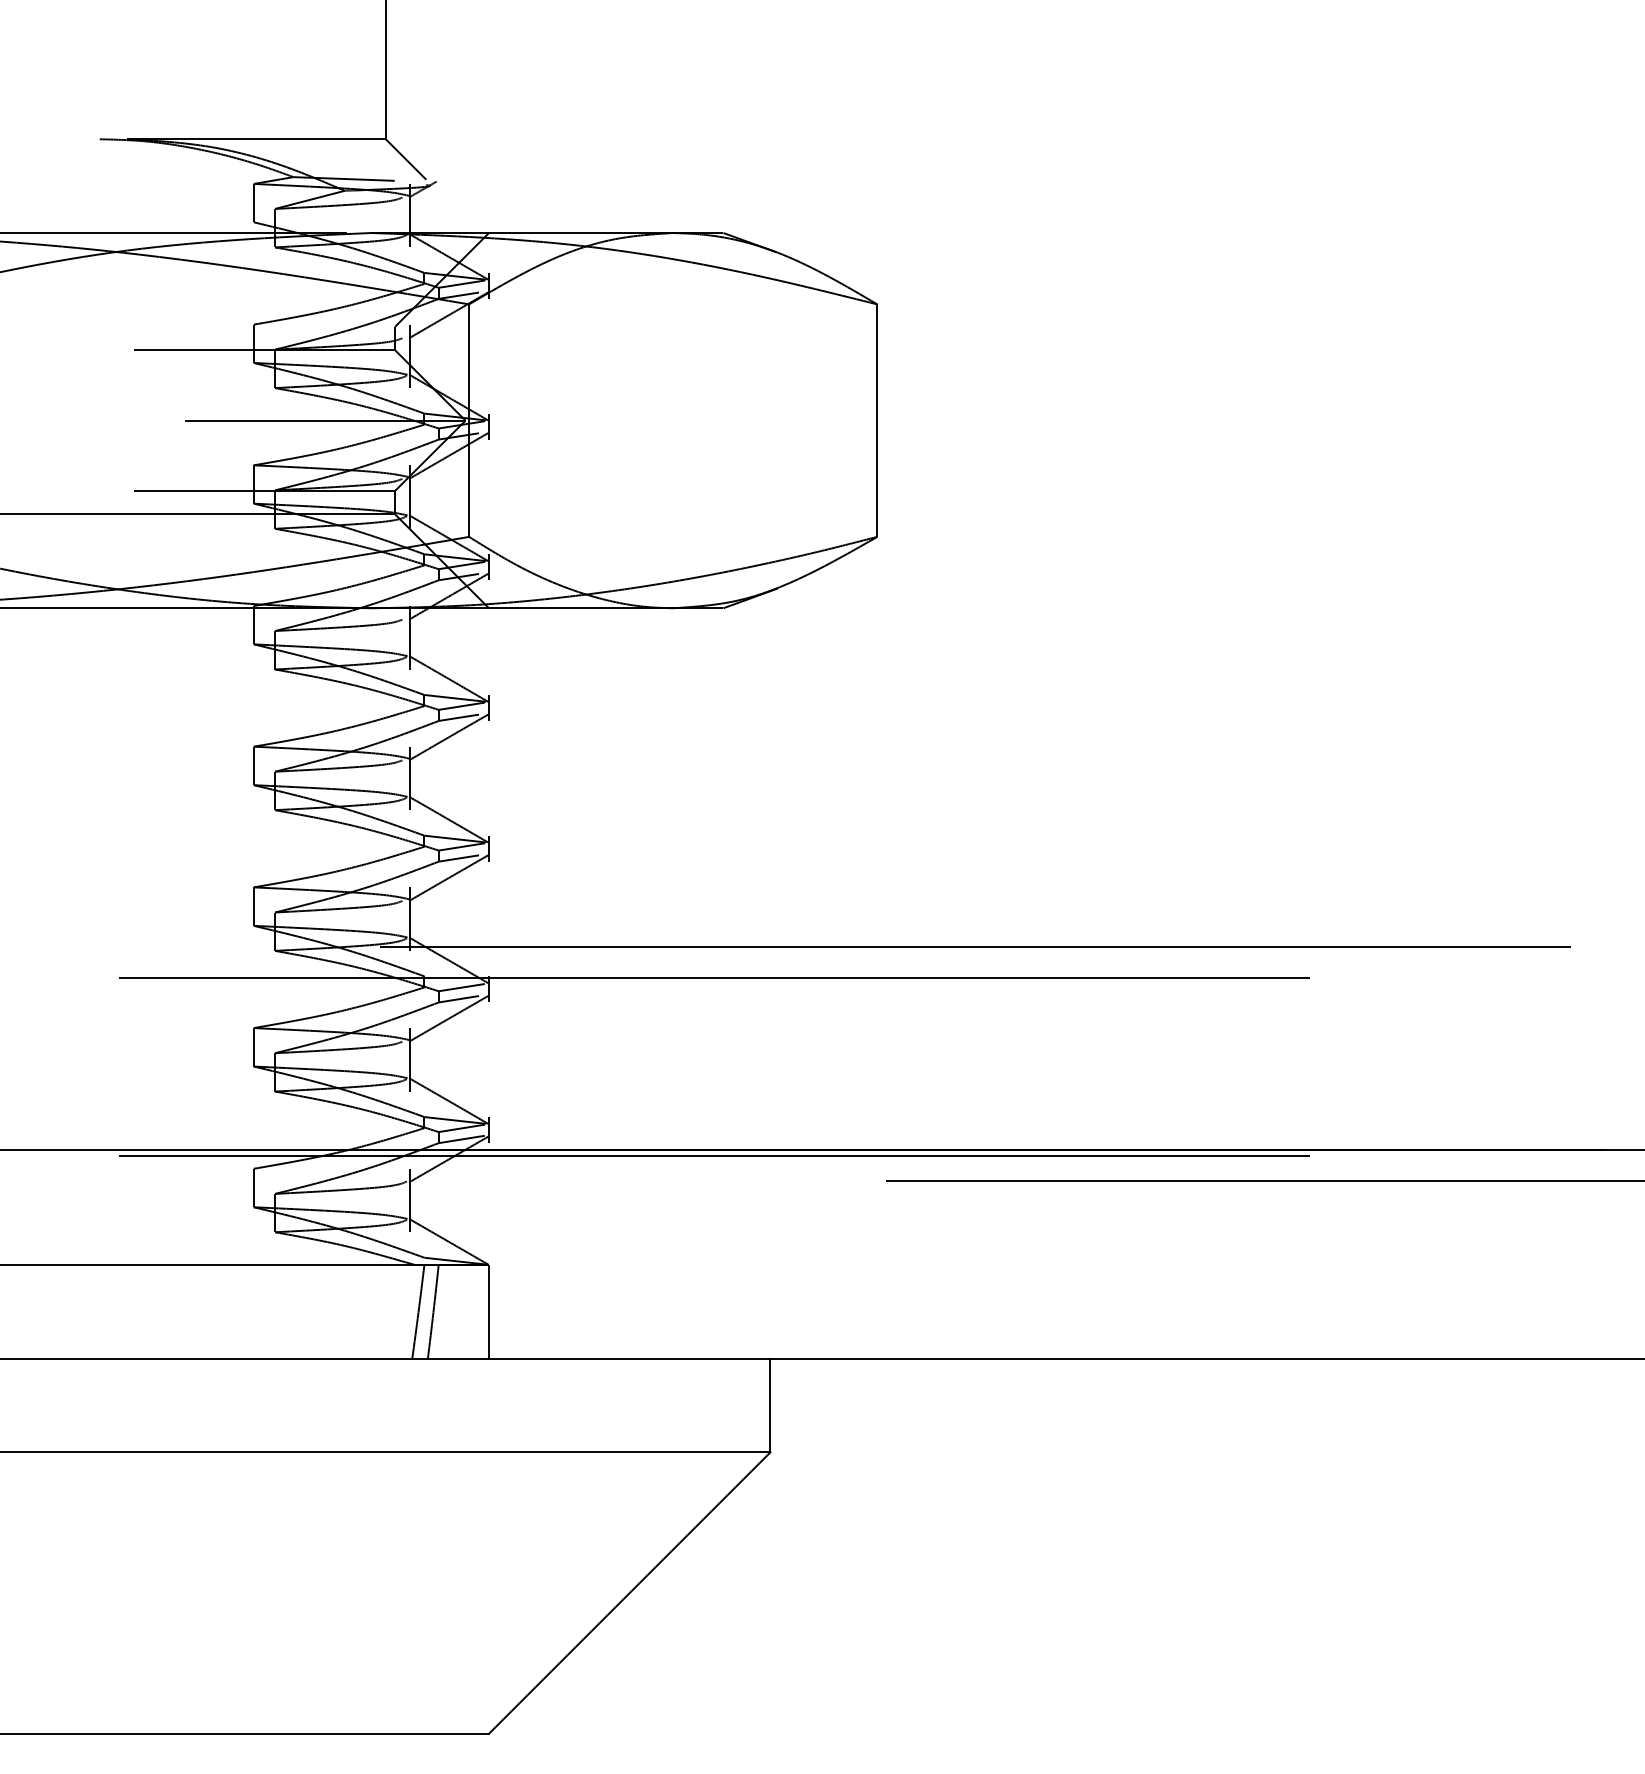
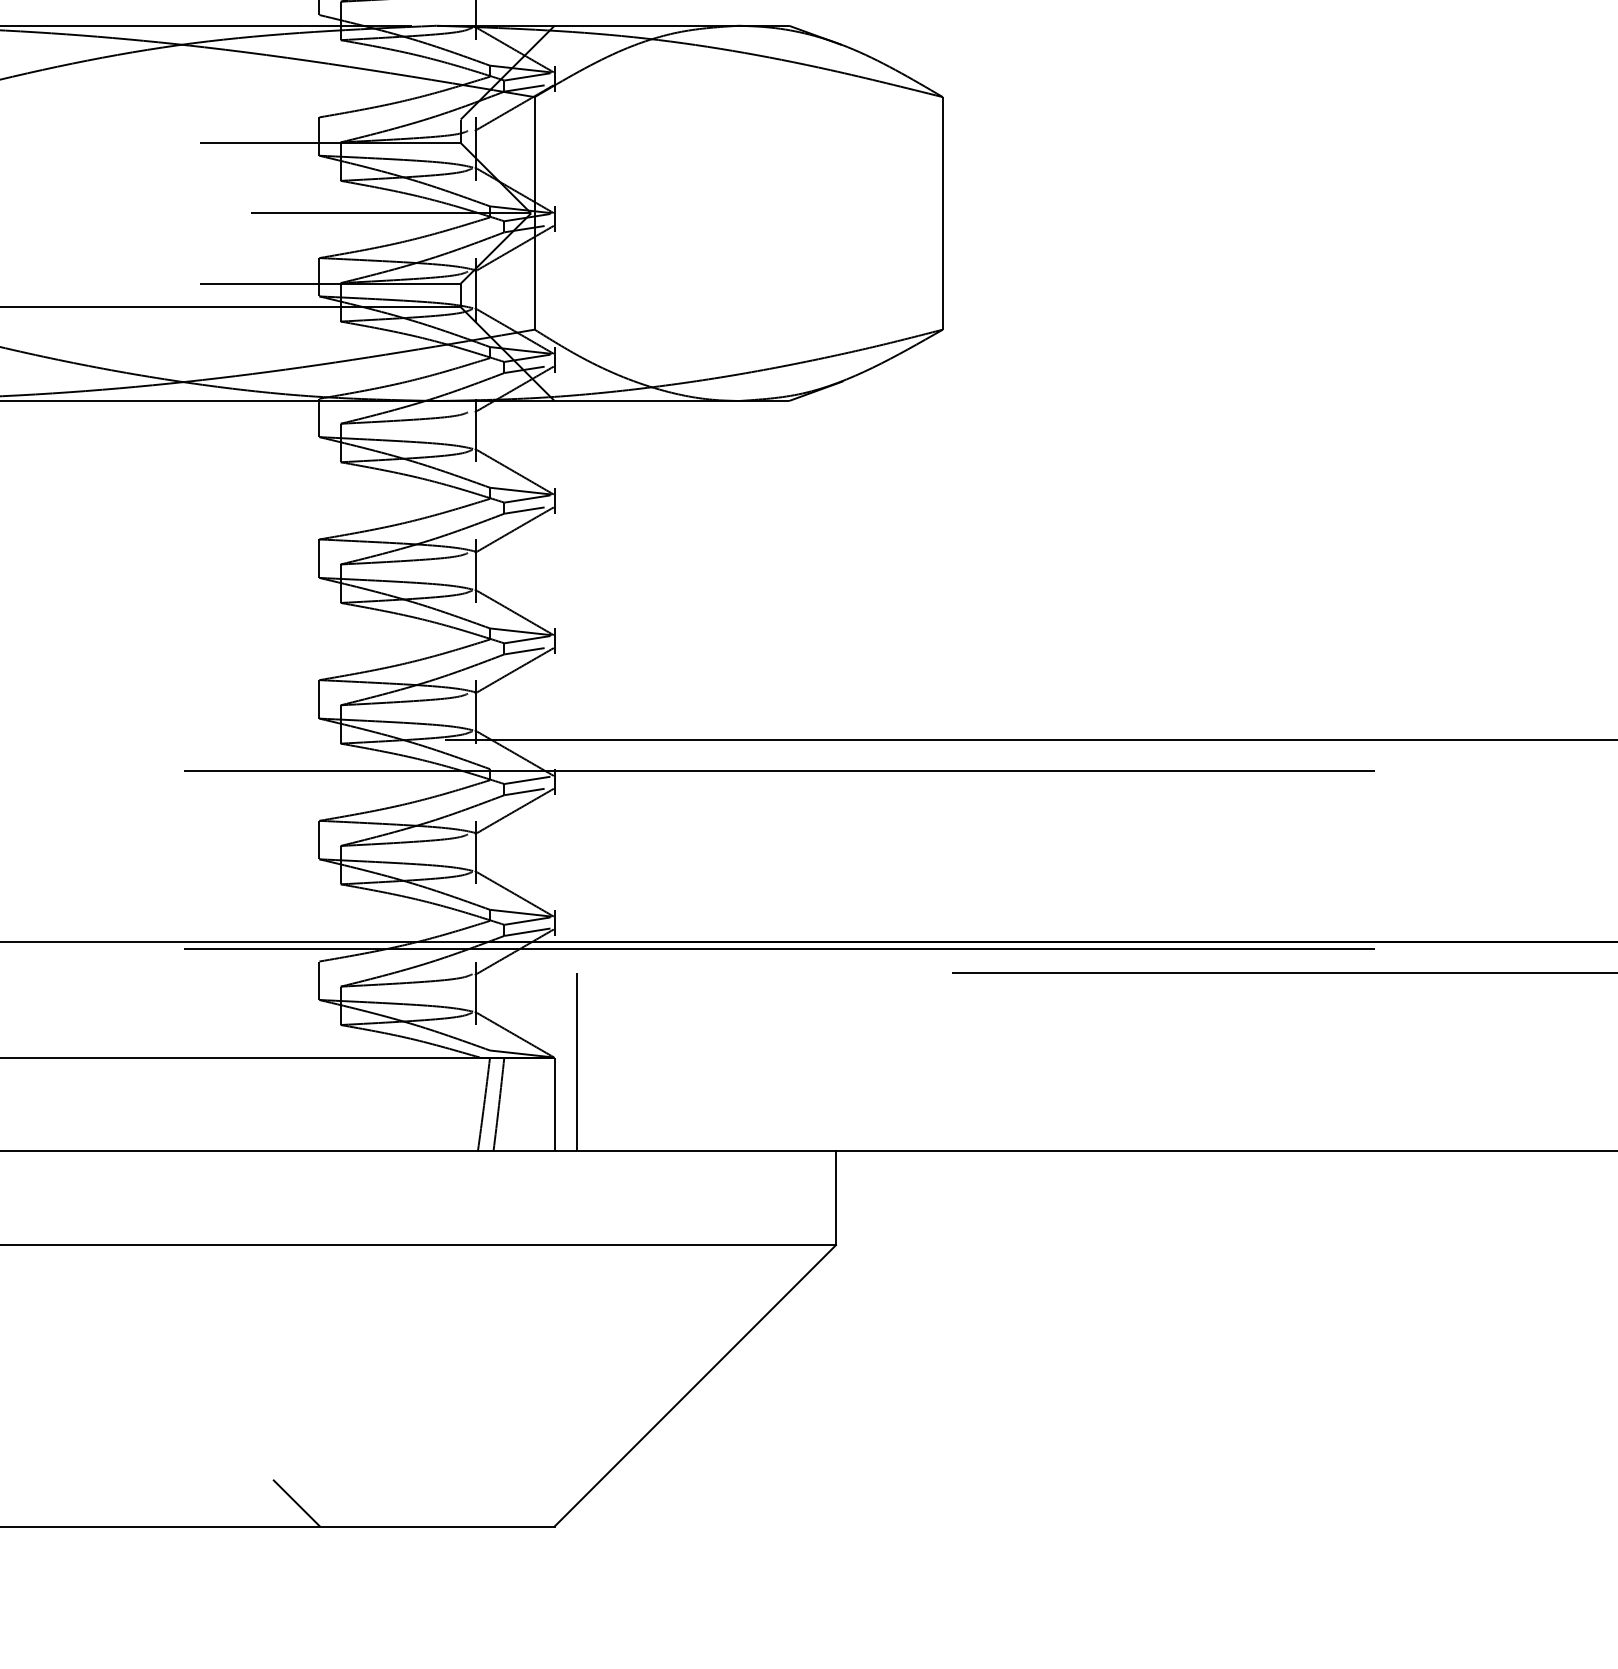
line: (511, 1269) -> (577, 1062), added
line: (230, 1709) -> (296, 1502), added

